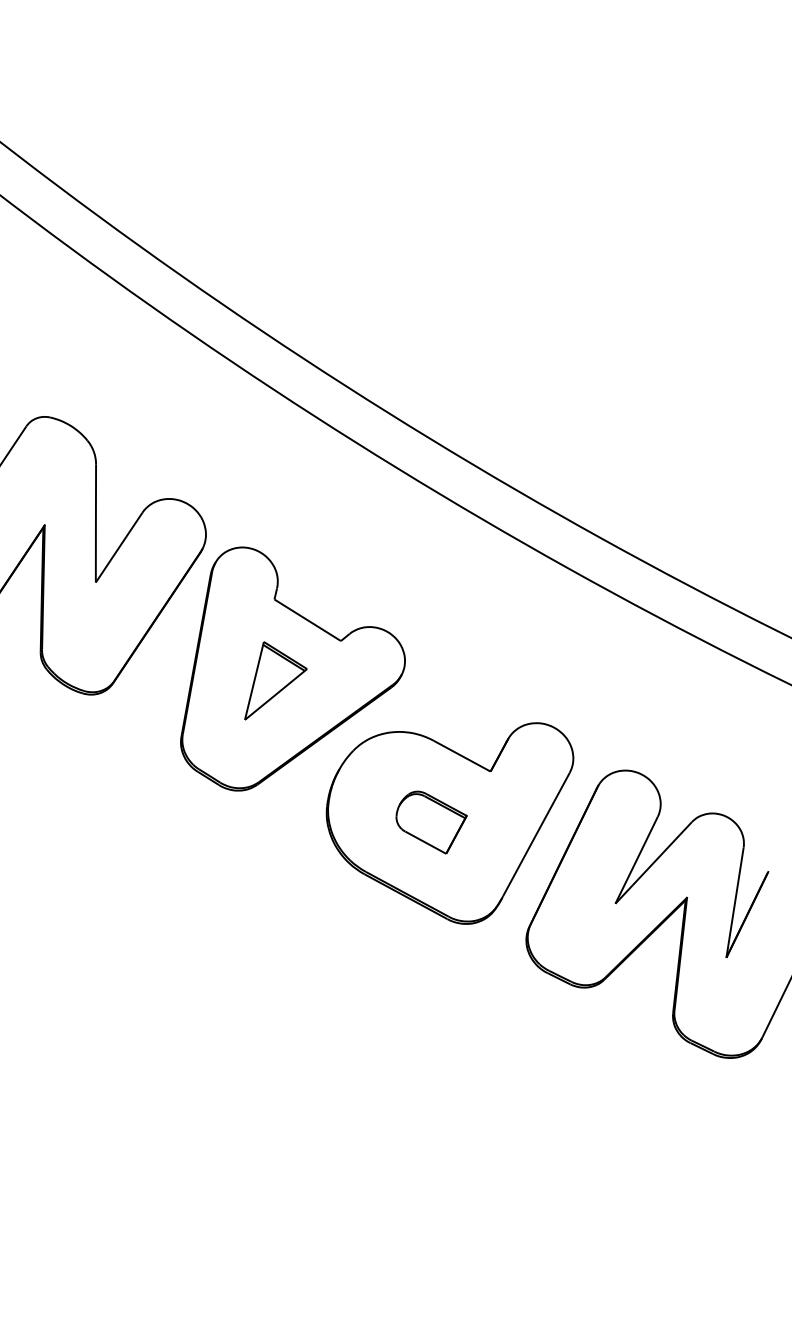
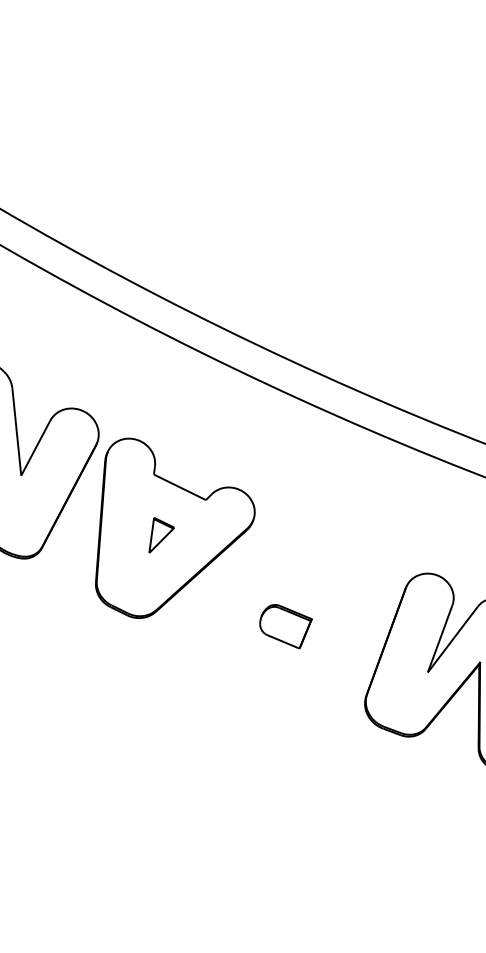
part: (275, 680) -> (160, 534), size x0.6
part: (449, 823) -> (299, 626), removed

